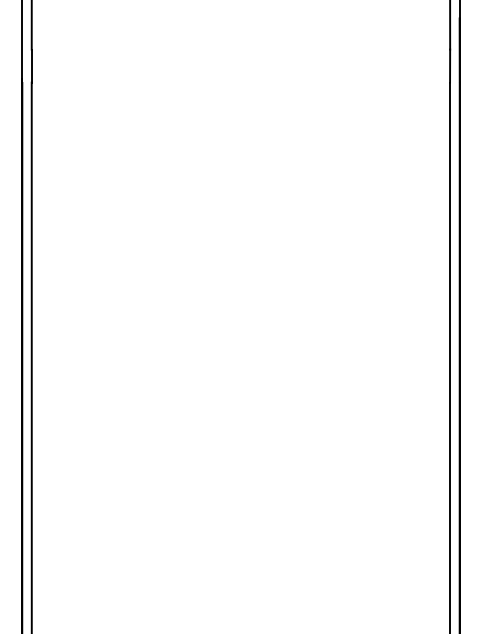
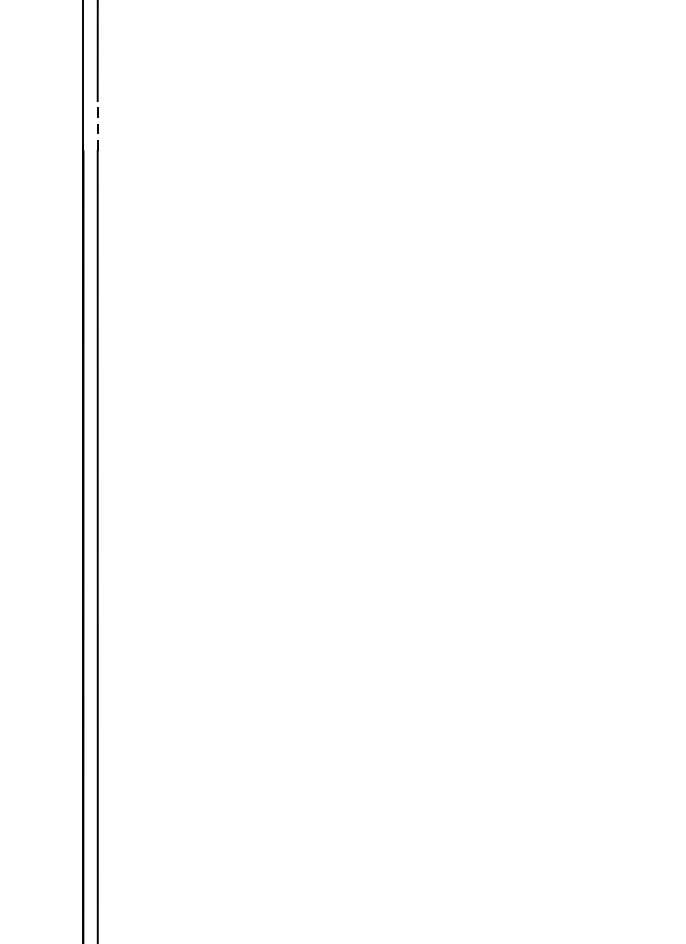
line: (31, 66) -> (97, 126), solid -> dashed

